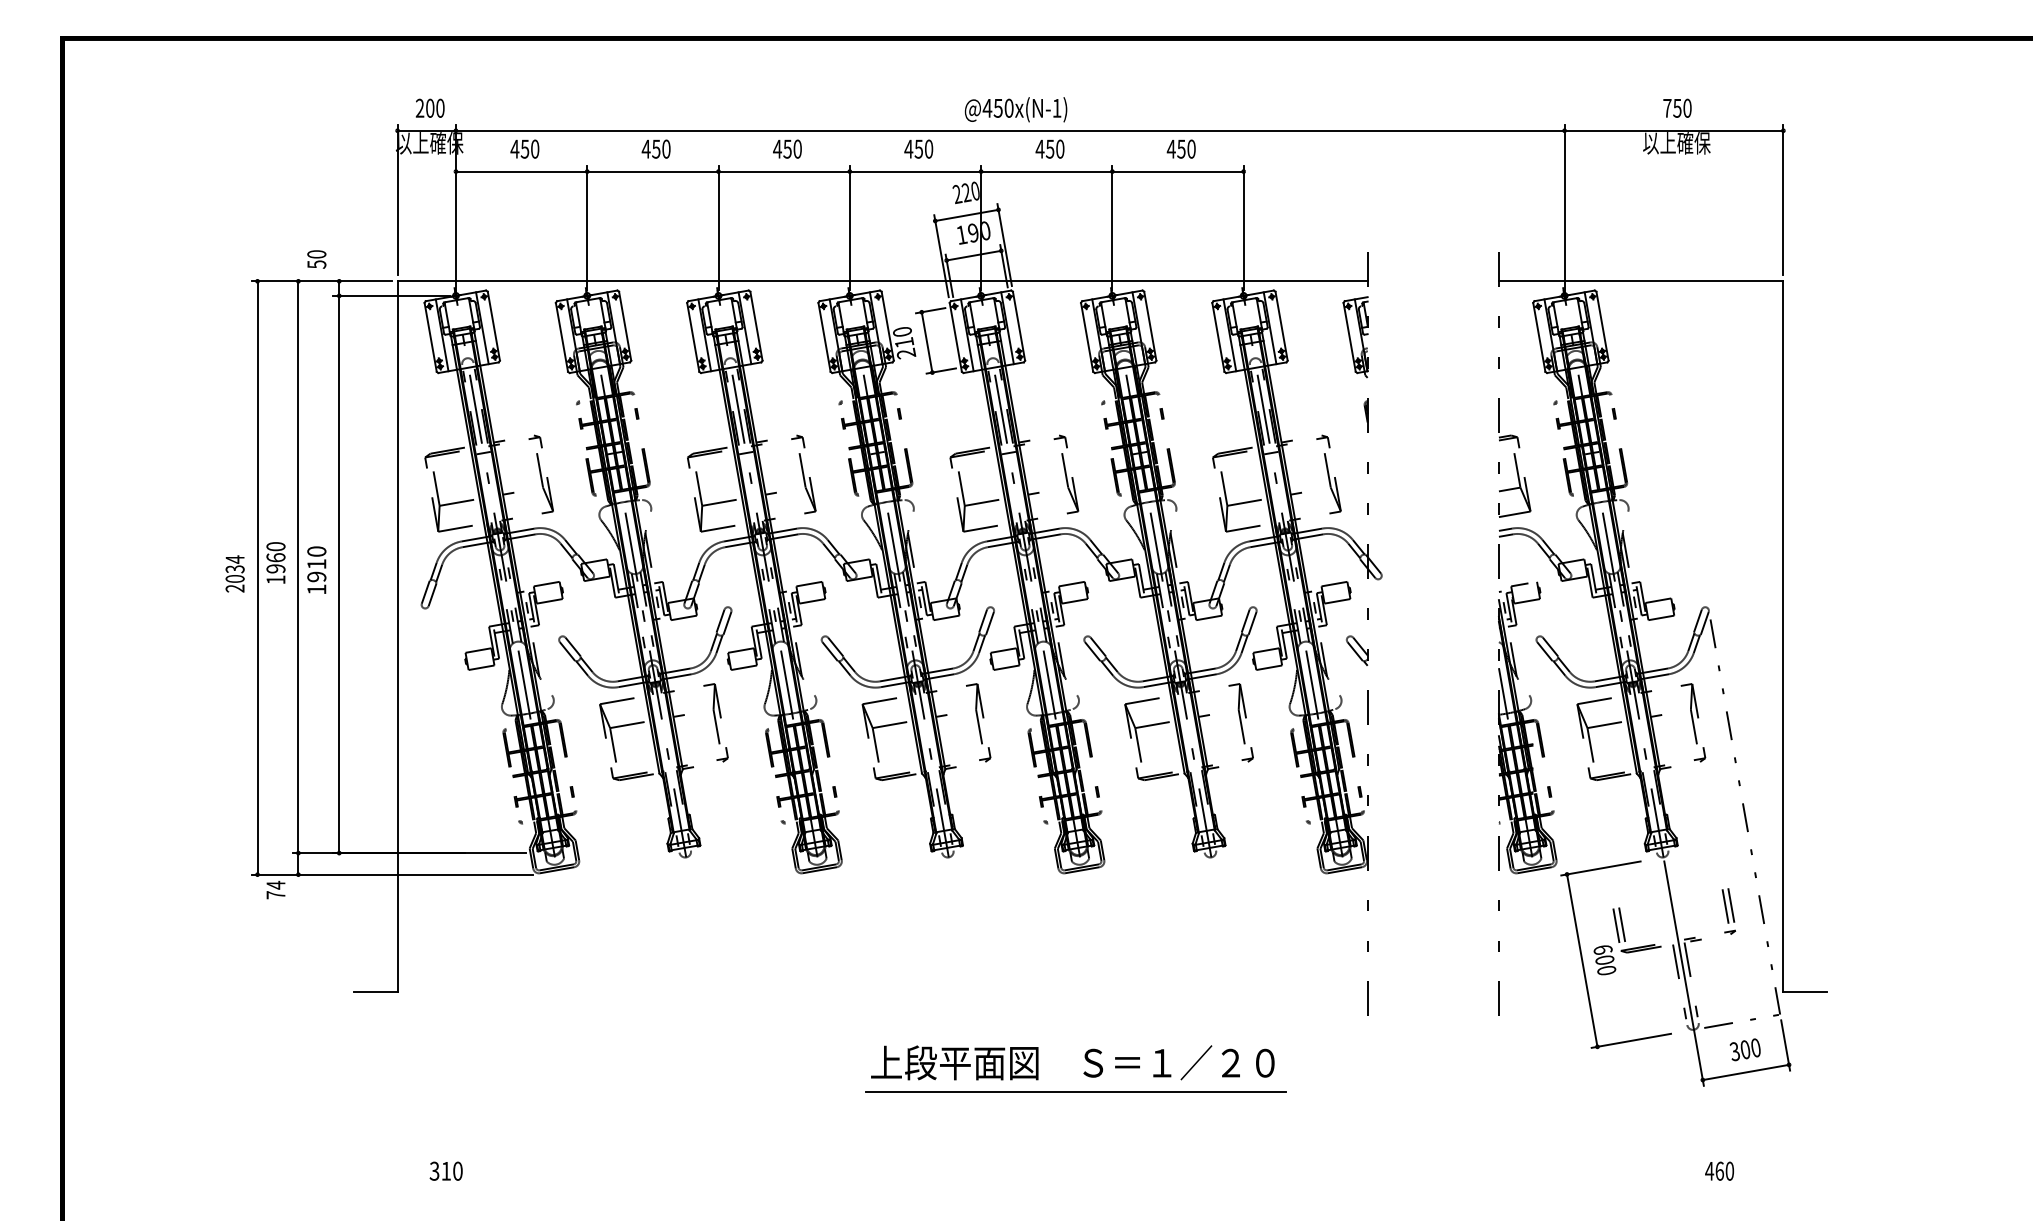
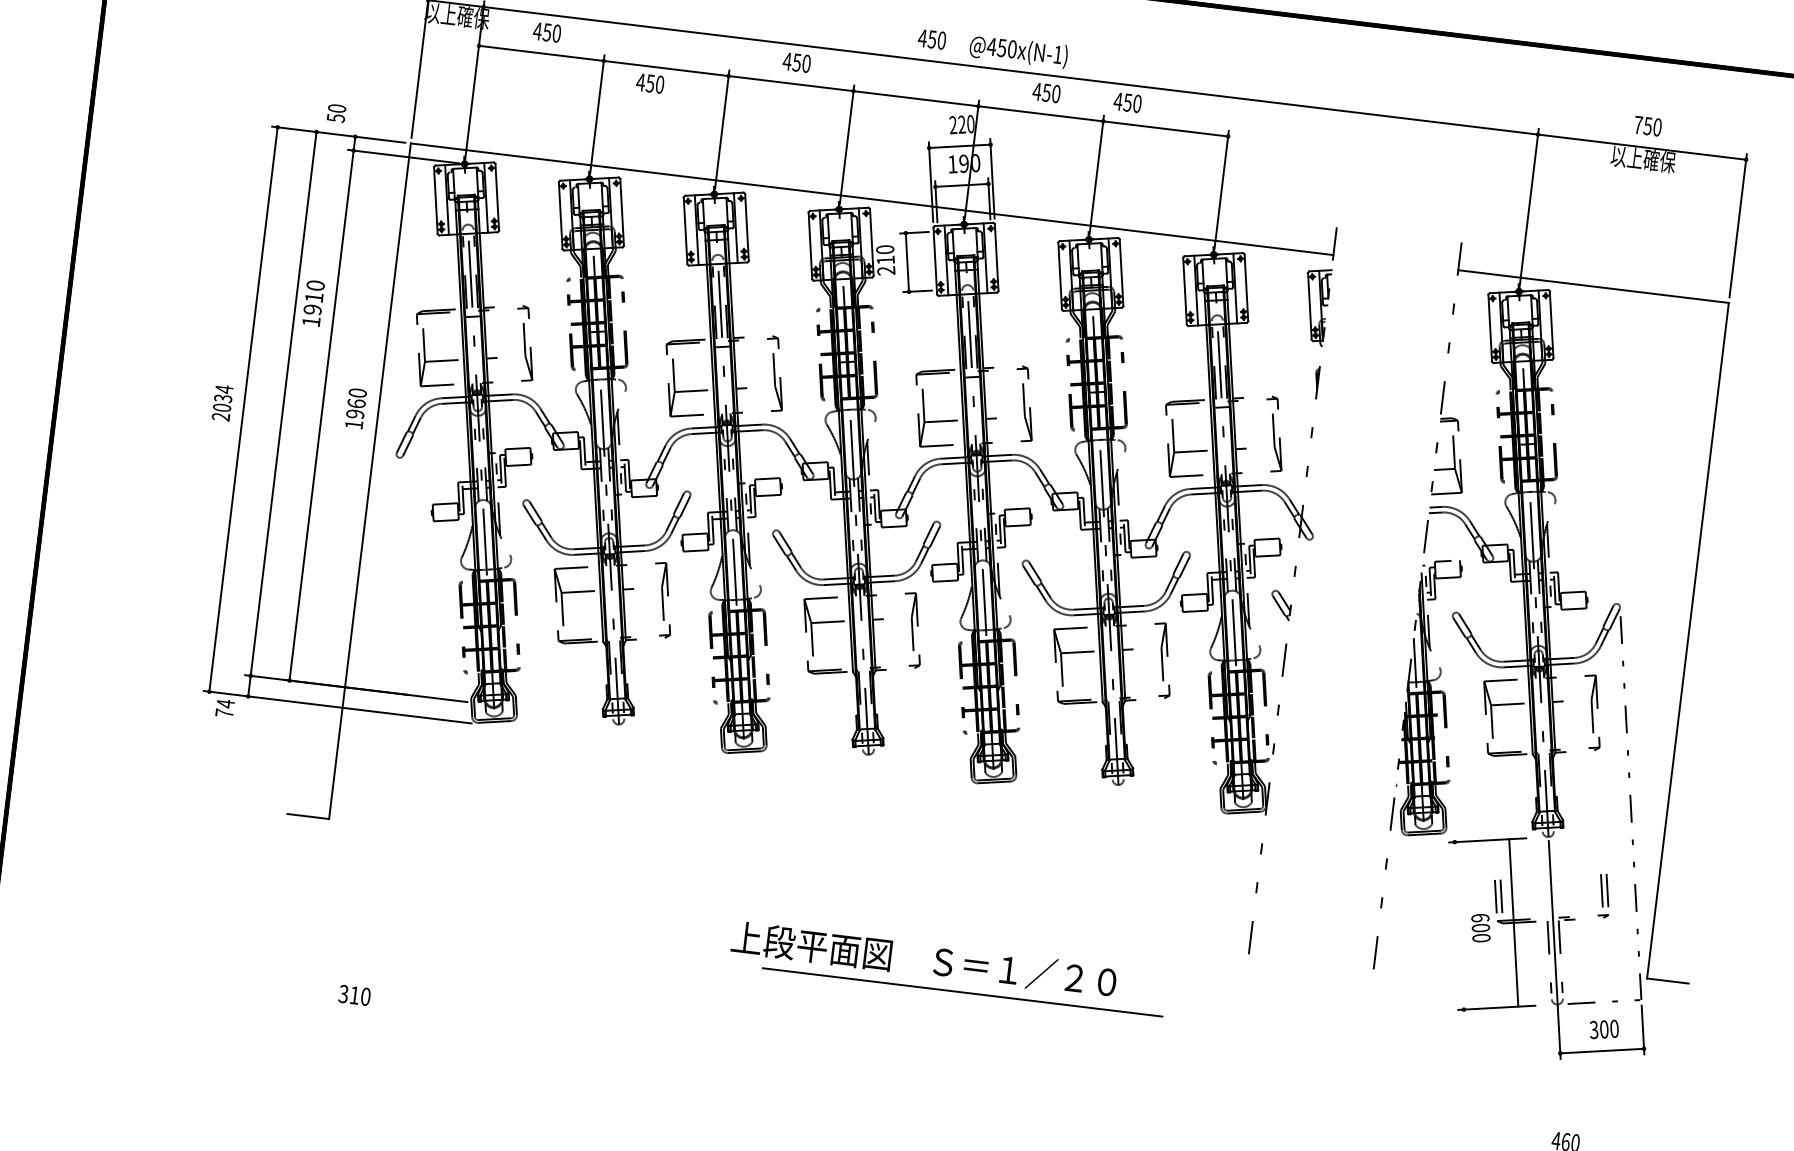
text: (655, 148) -> (649, 82), moved
text: (918, 148) -> (931, 38), moved
text: (1180, 148) -> (1126, 101), moved
text: (275, 562) -> (355, 408), moved
text: (316, 569) -> (313, 302), moved
line: (1582, 960) -> (1514, 922), moved
text: (1072, 1062) -> (923, 959), moved

